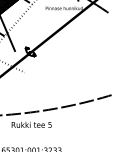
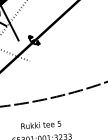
text: (31, 124) -> (40, 124), moved

